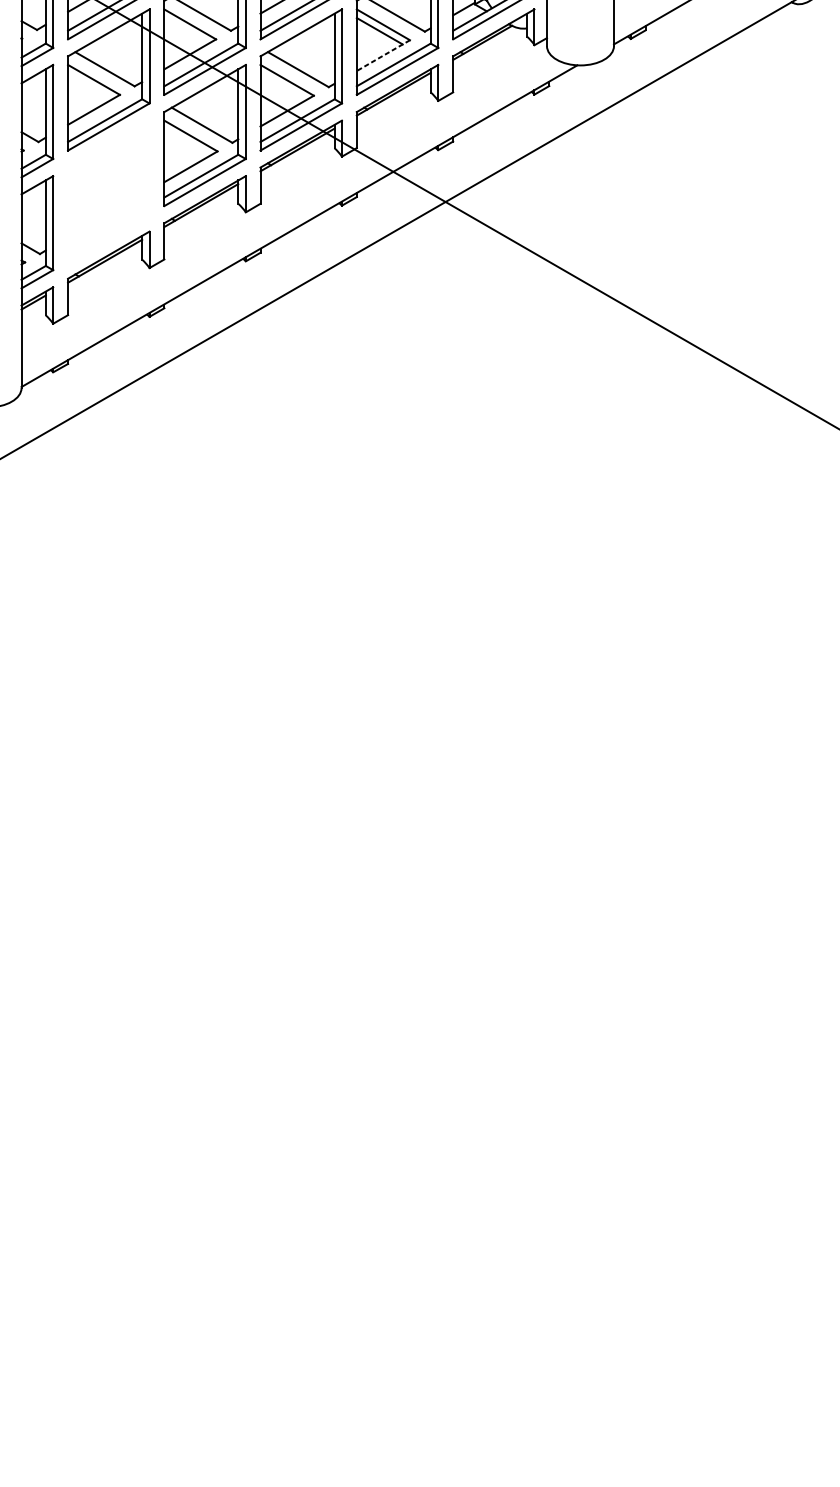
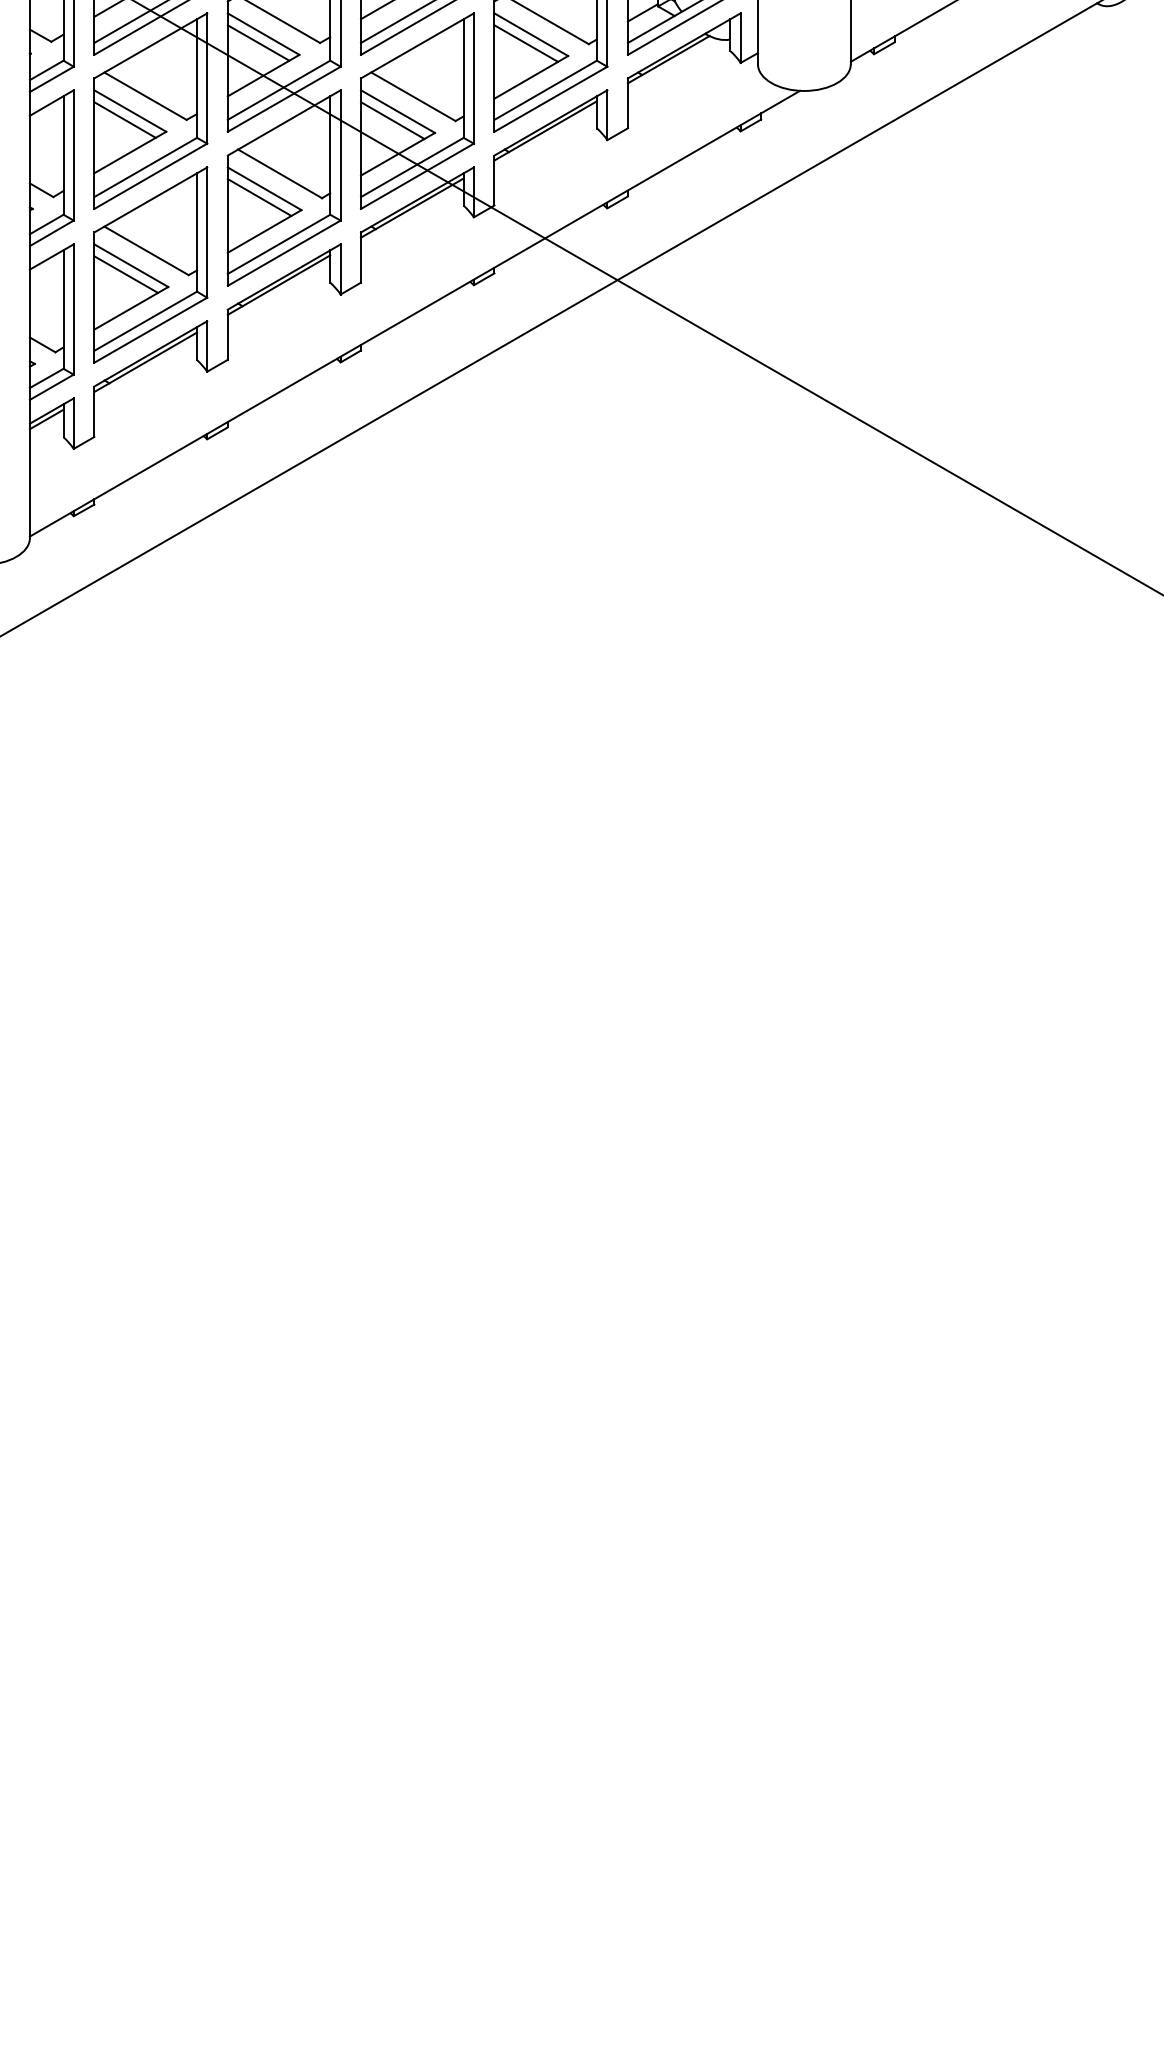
line: (186, 30) -> (258, 42), added
line: (383, 55) -> (531, 77), dashed -> solid
line: (89, 86) -> (124, 119), added
line: (283, 86) -> (392, 120), added
line: (187, 142) -> (259, 197), added
part: (108, 190) -> (150, 264), added

